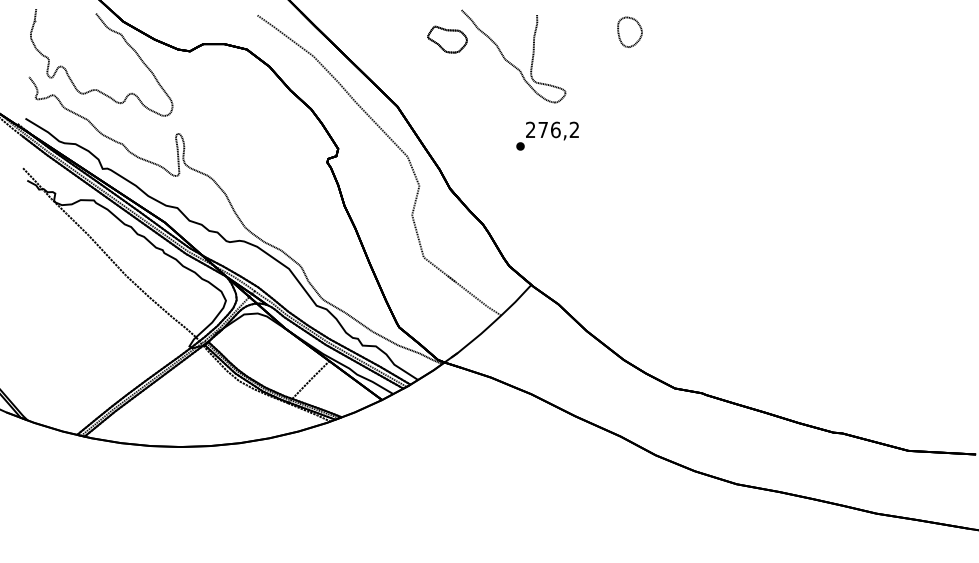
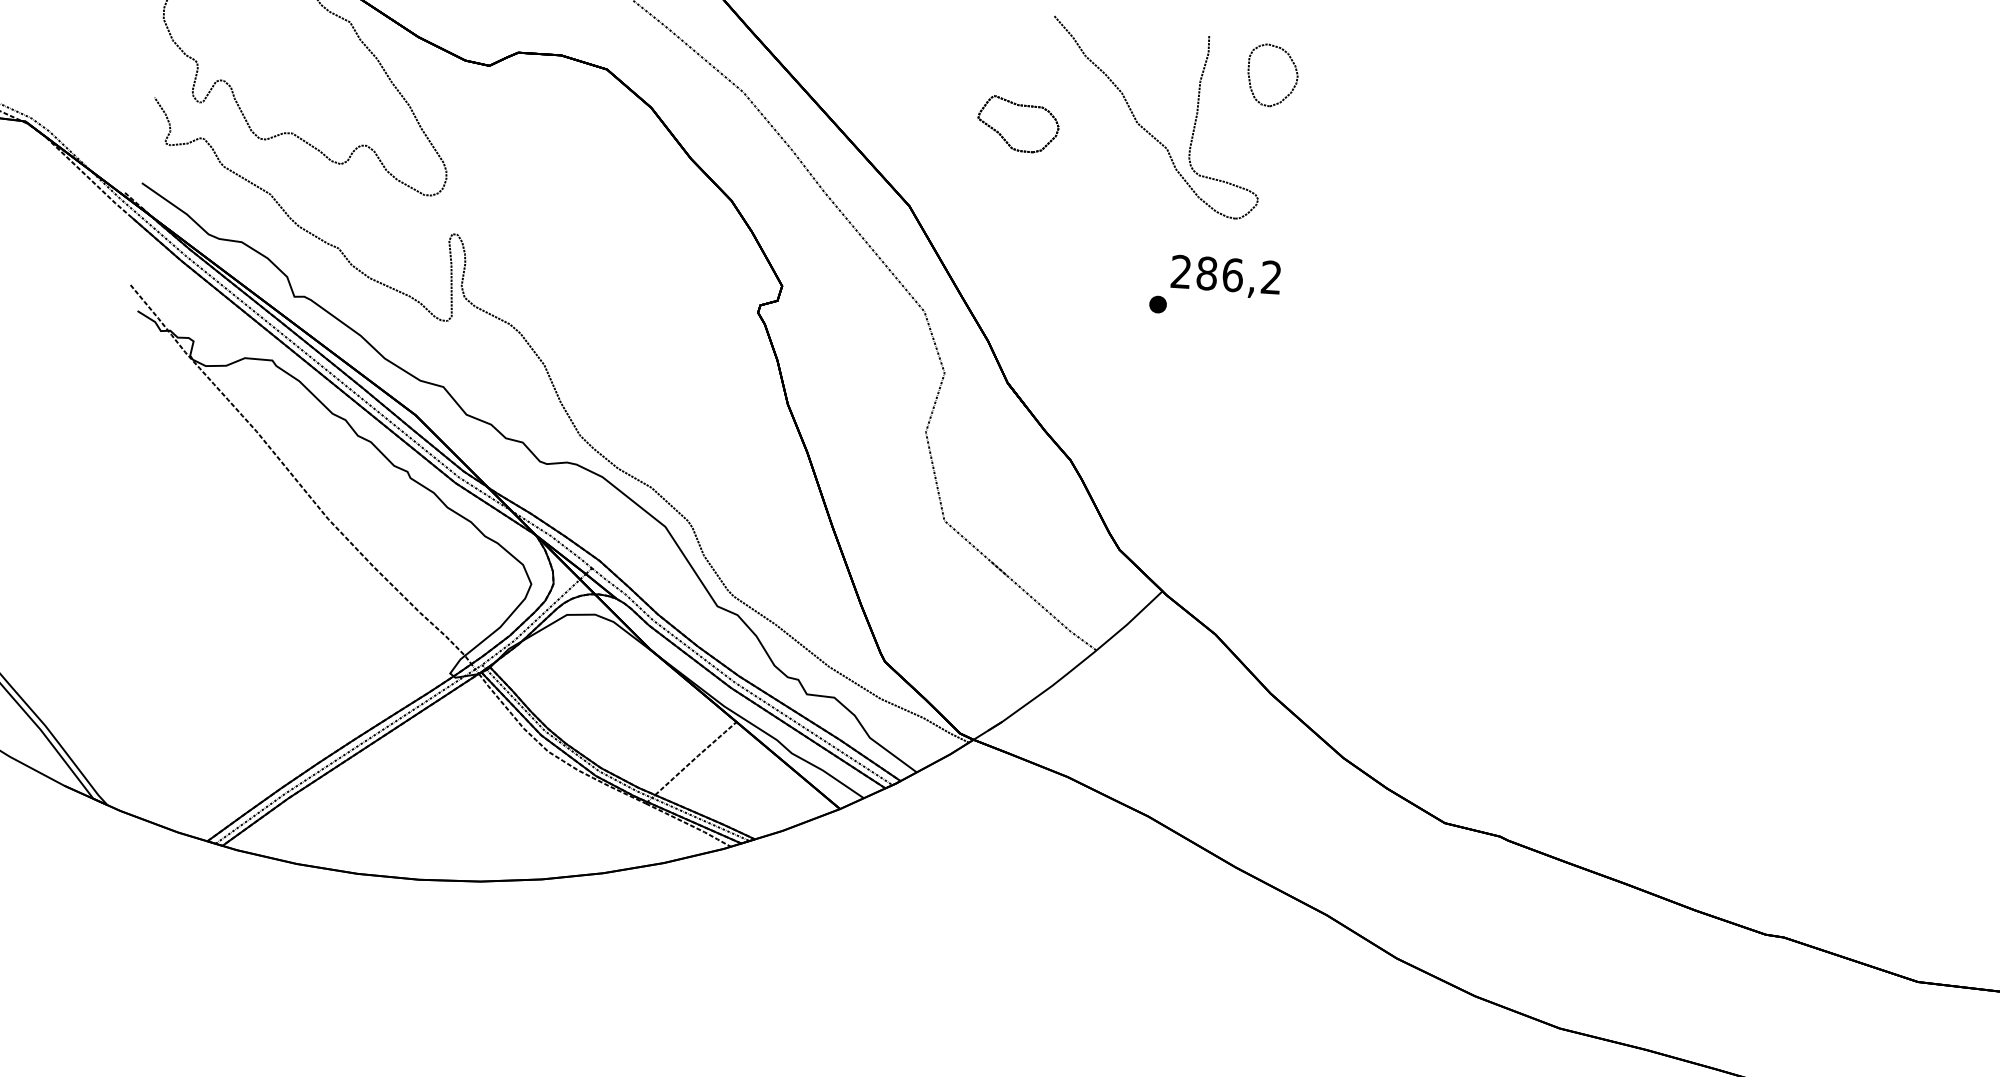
part: (629, 31) -> (1271, 74), moved
part: (447, 39) -> (1018, 124), moved
text: (543, 129) -> (1207, 272), 276,2 -> 286,2

